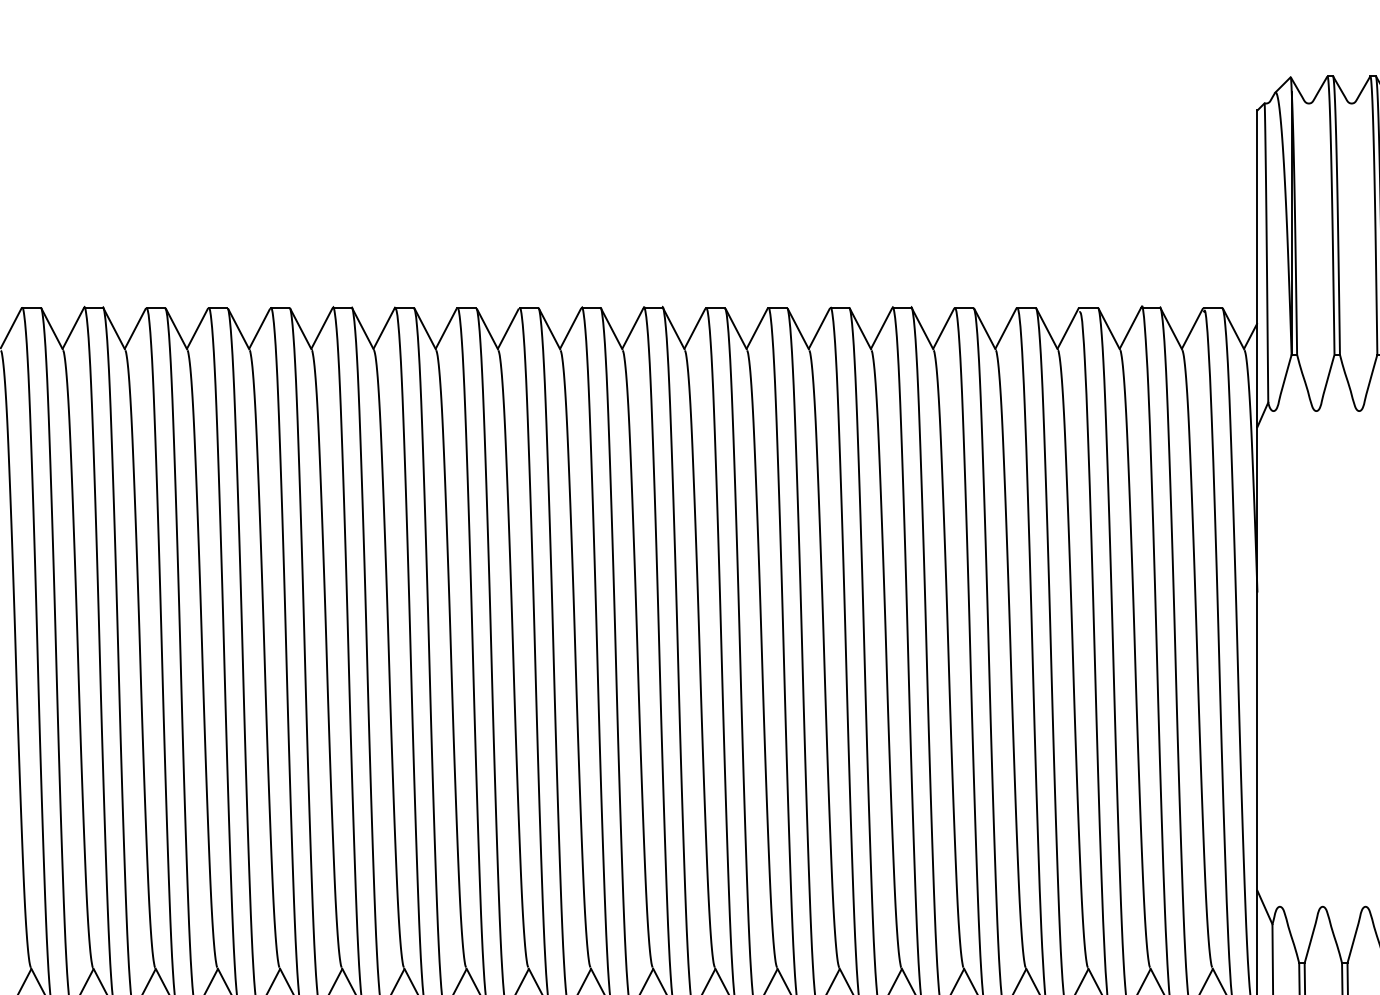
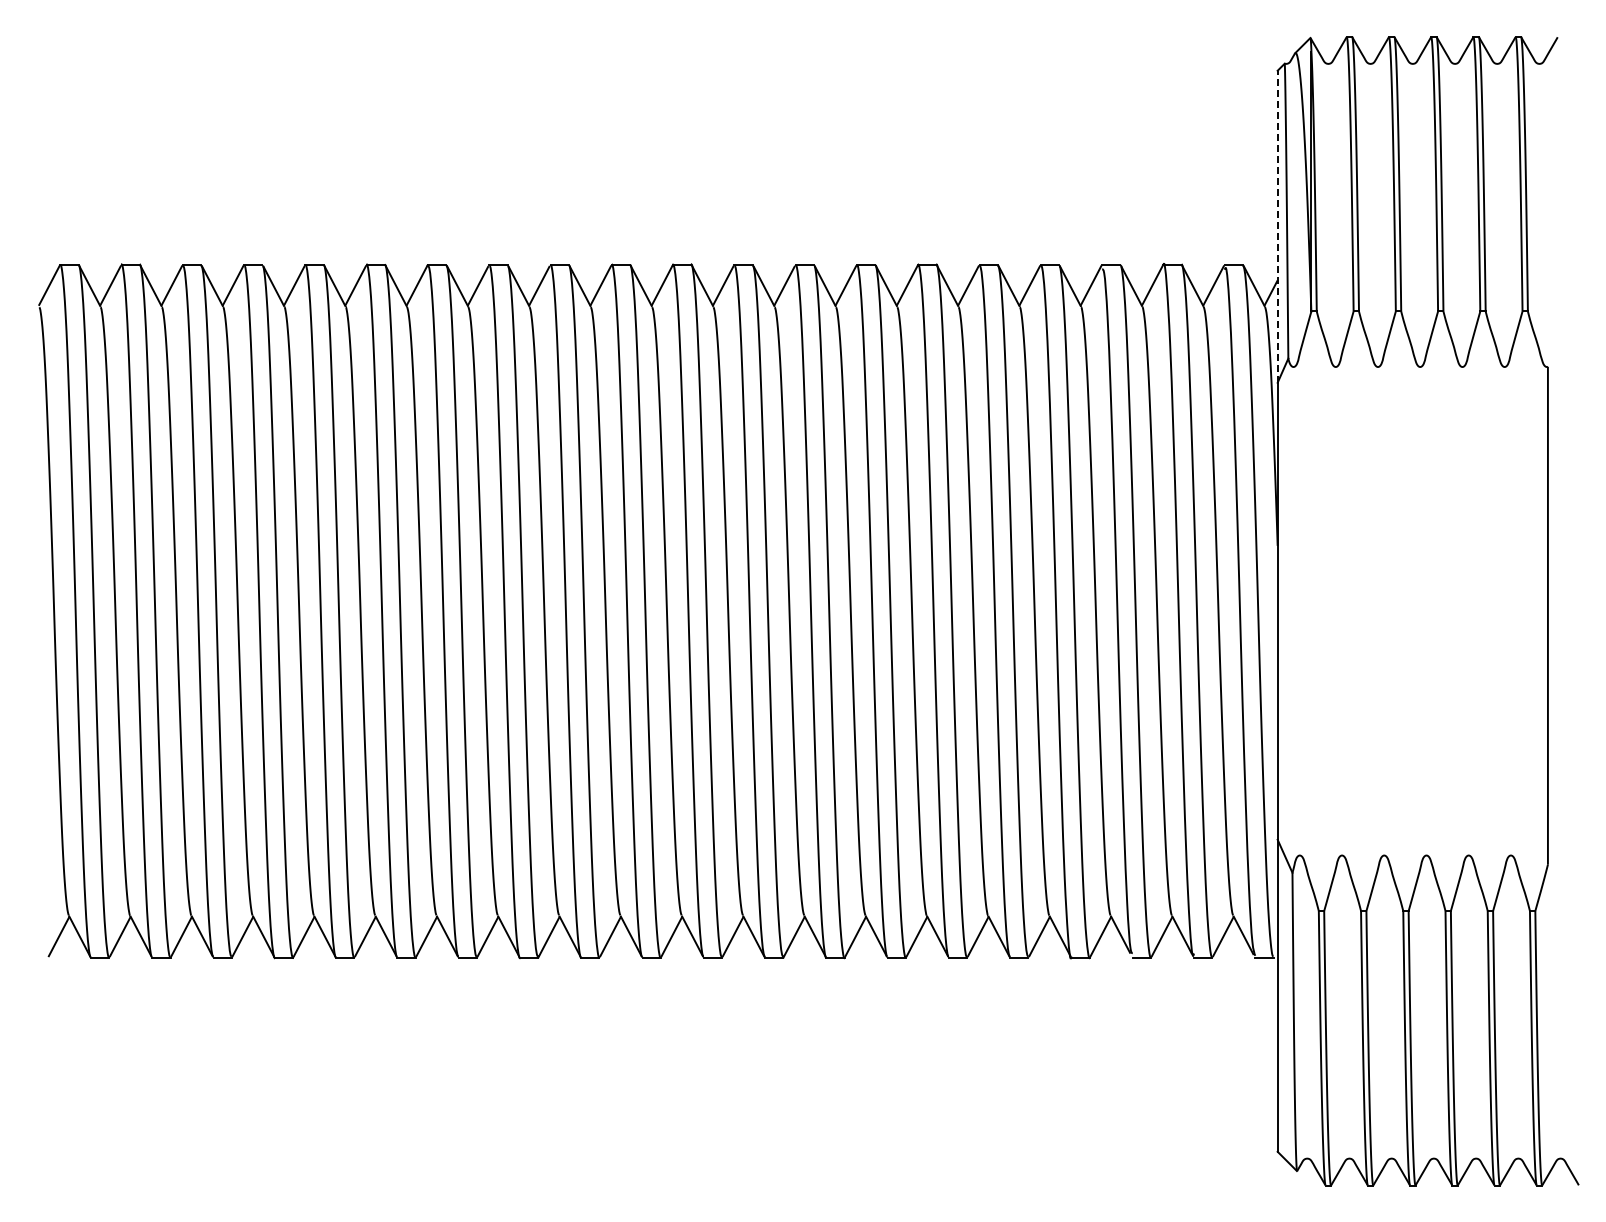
line: (1257, 268) -> (1277, 226), solid -> dashed

